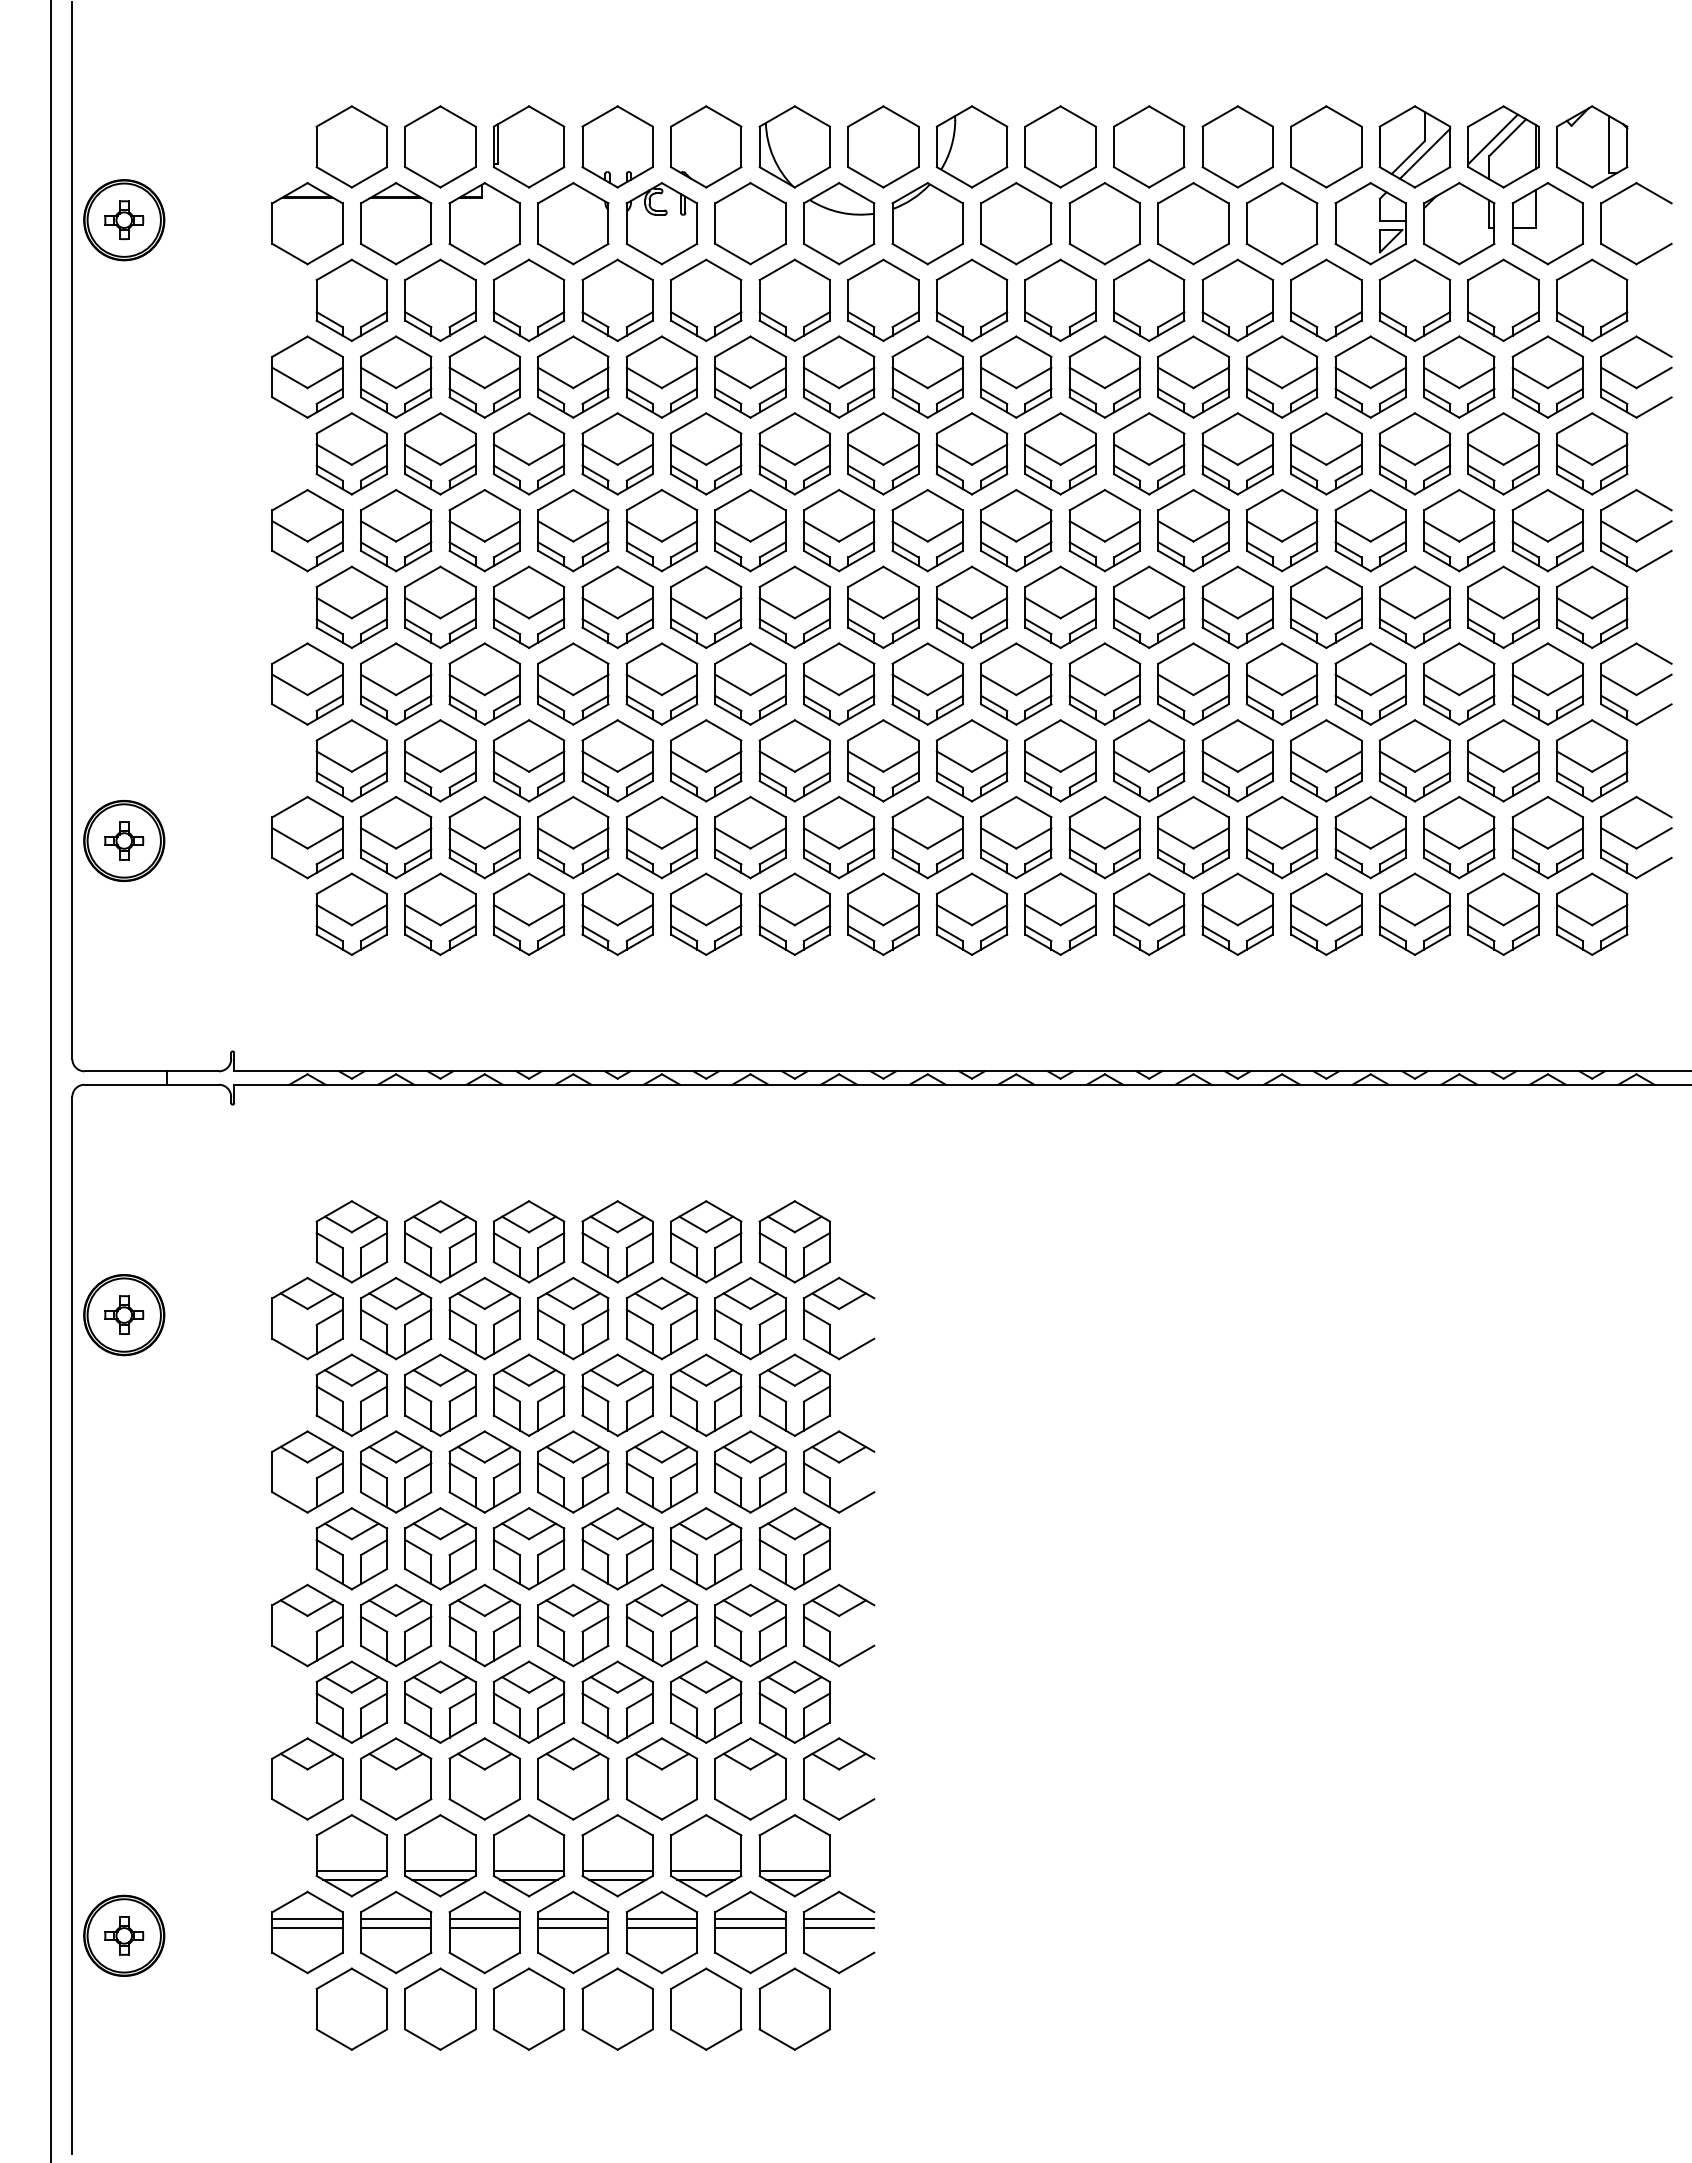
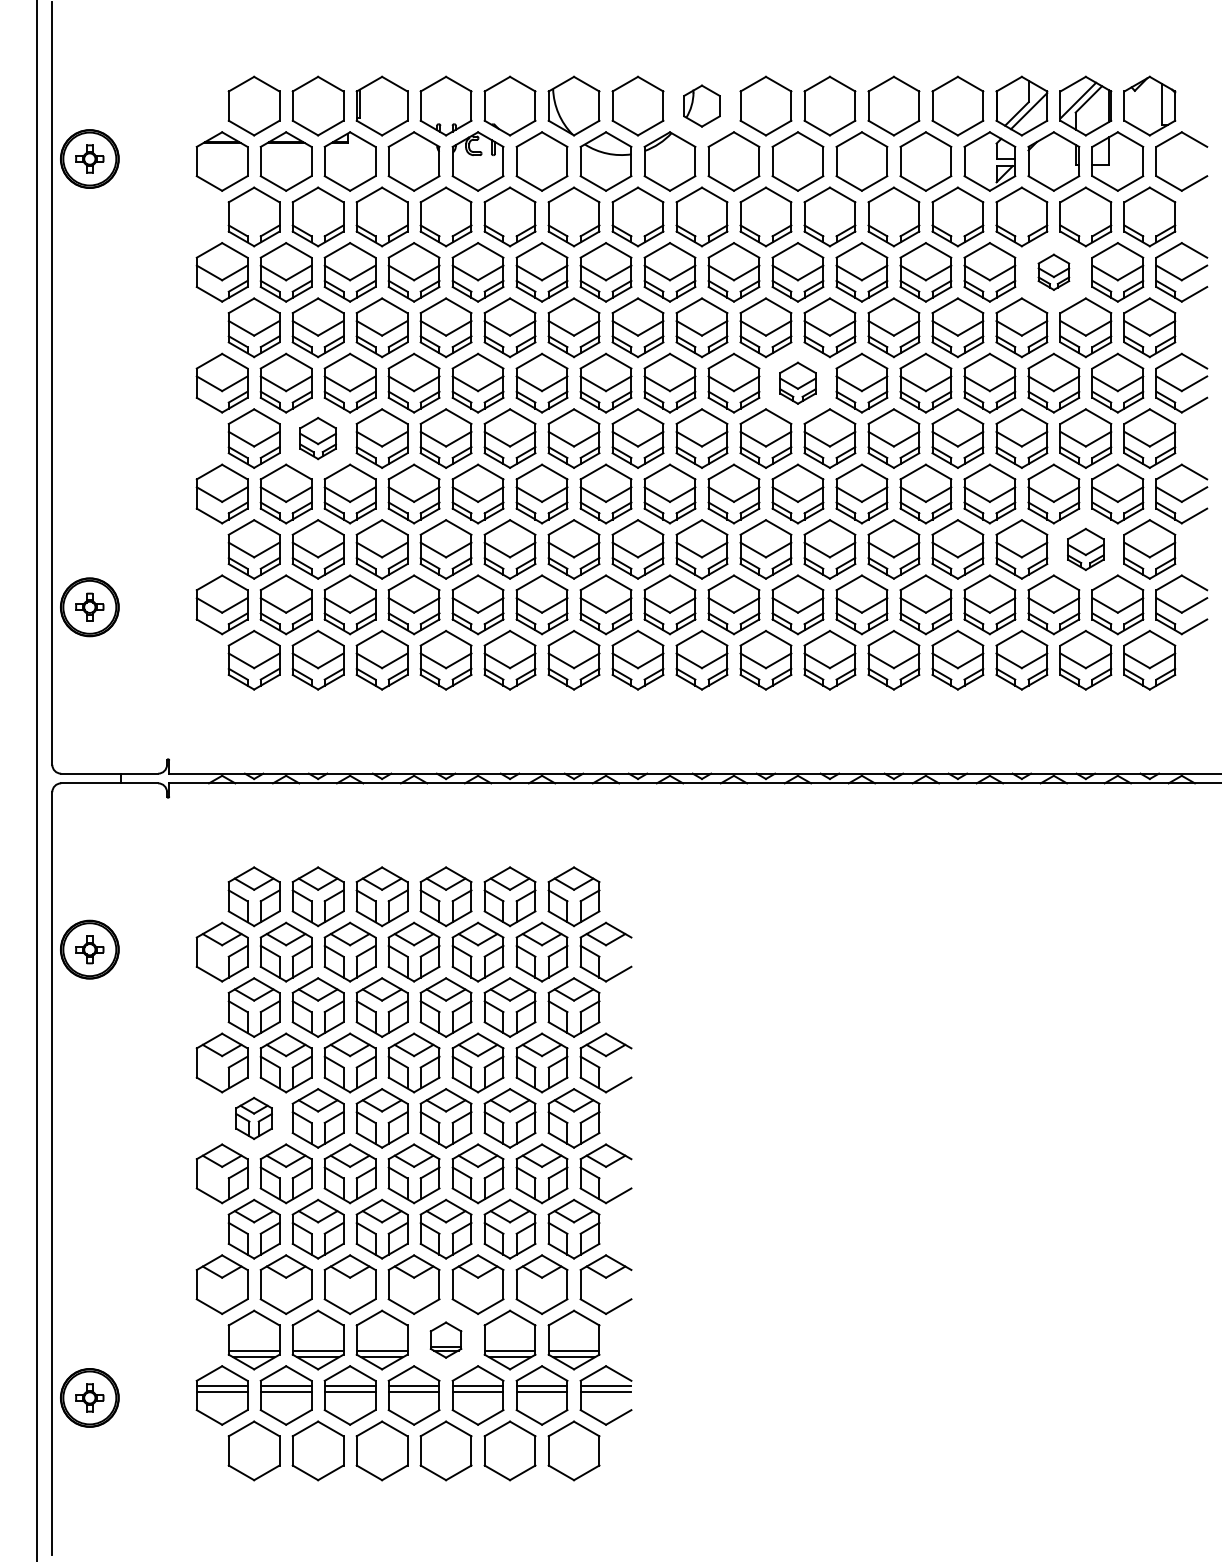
part: (971, 146) -> (701, 105), size x0.7
part: (1459, 376) -> (1054, 271), size x0.6
part: (1104, 530) -> (797, 383), size x0.7
part: (440, 606) -> (318, 438), size x0.7
part: (1503, 760) -> (1085, 549), size x0.7
part: (351, 1548) -> (253, 1118), size x0.7
part: (617, 1855) -> (446, 1339), size x0.6

